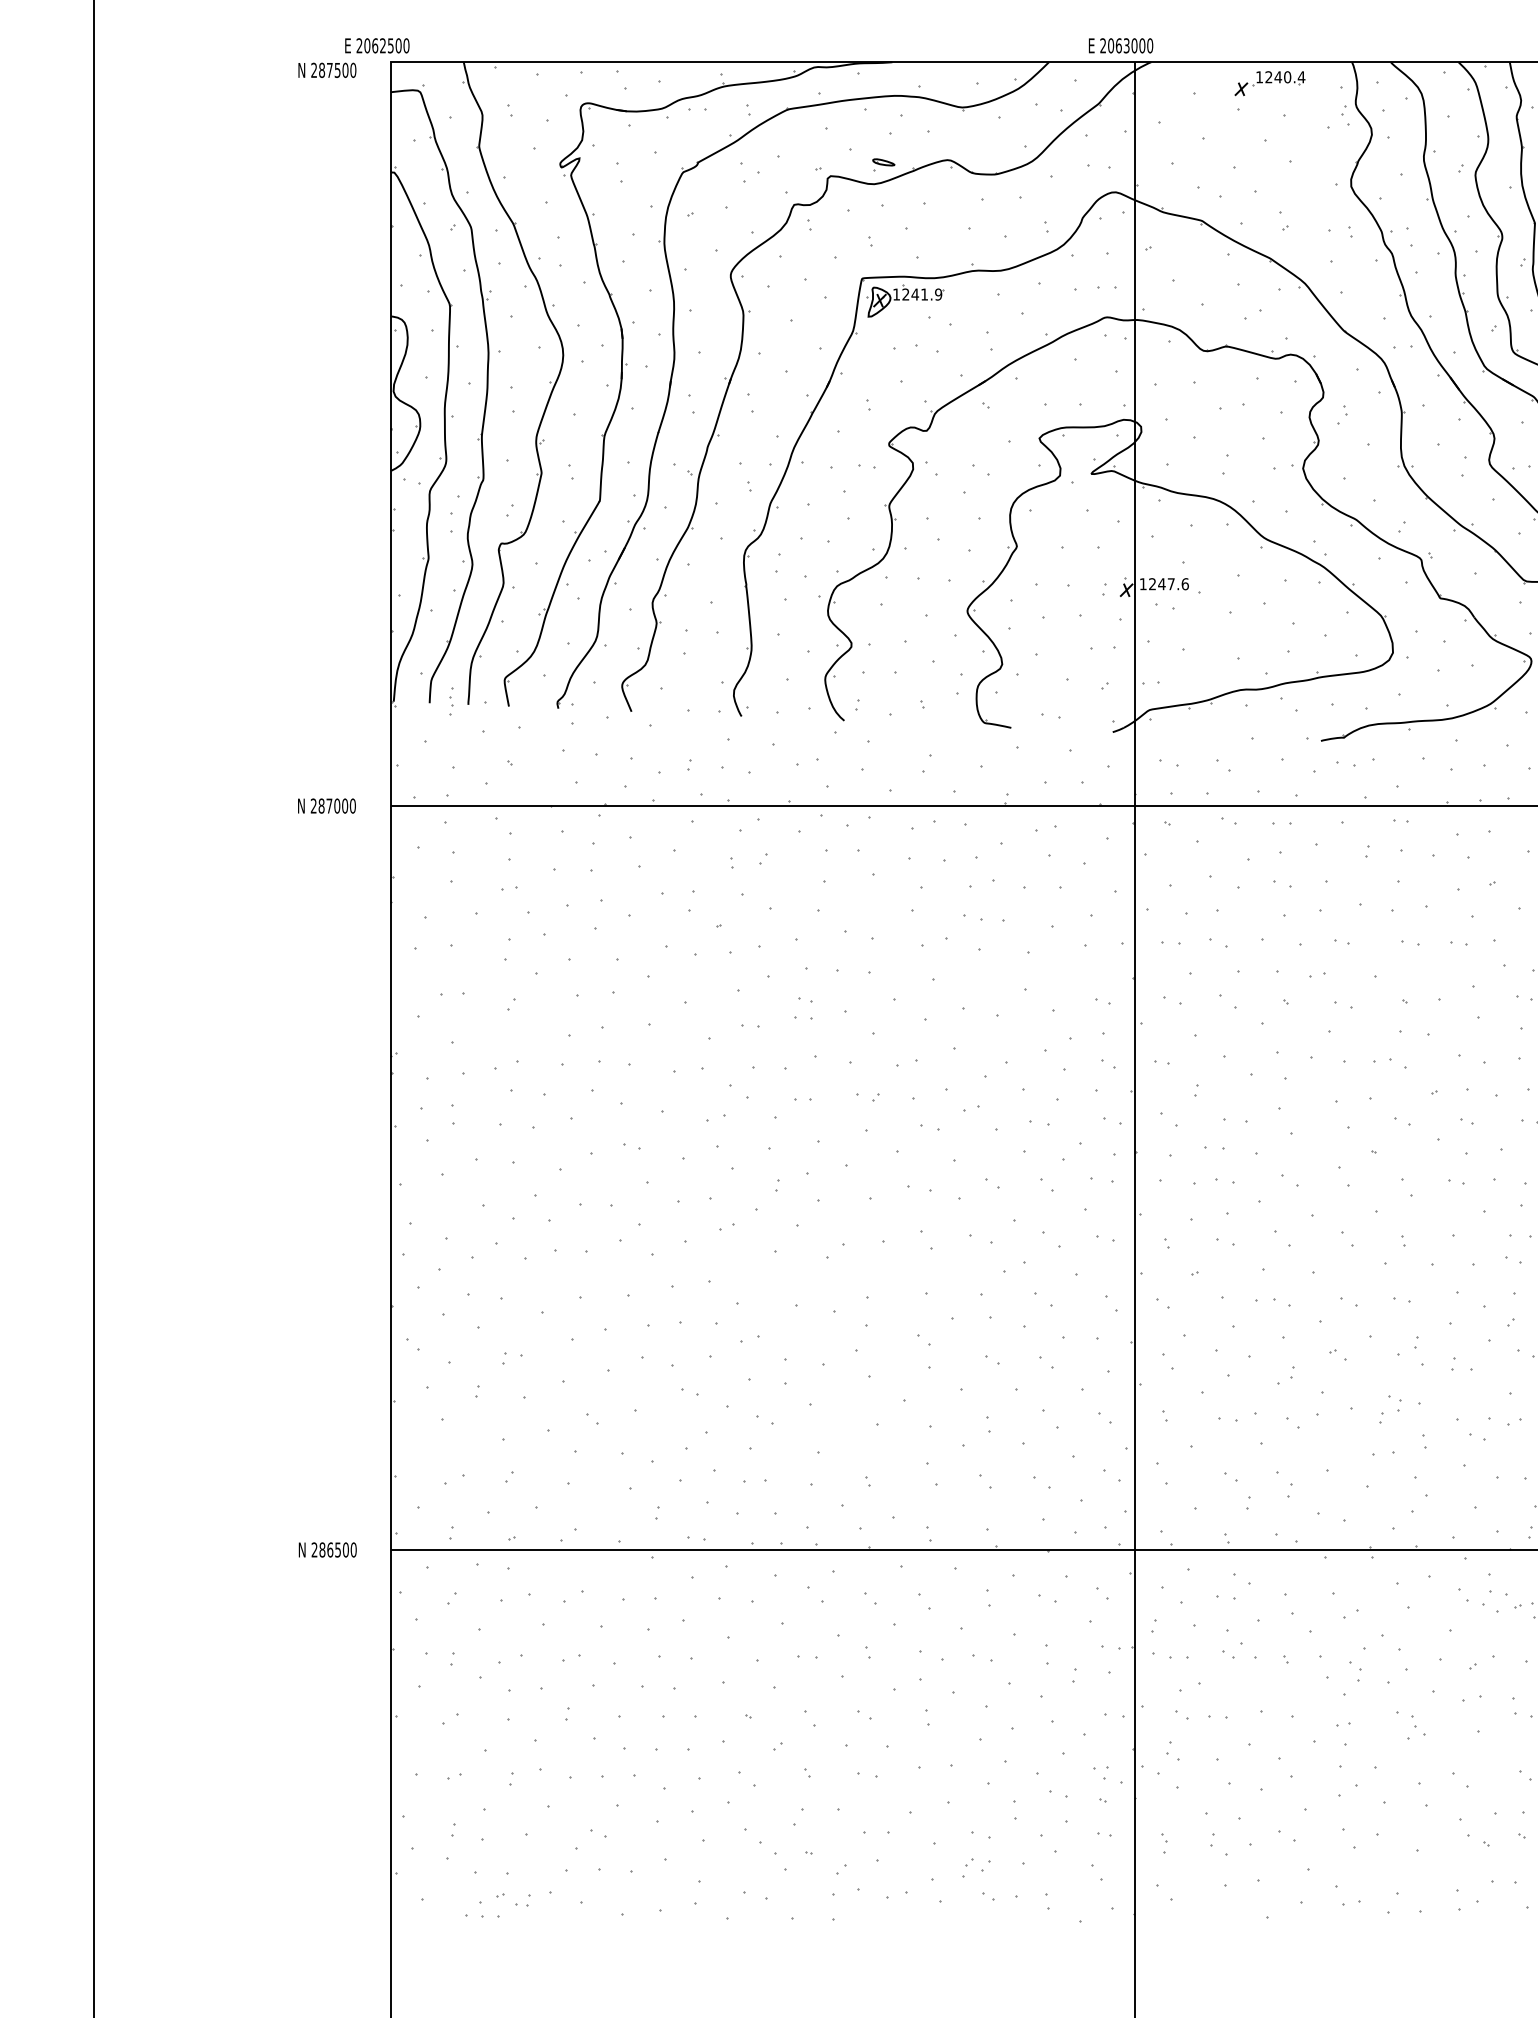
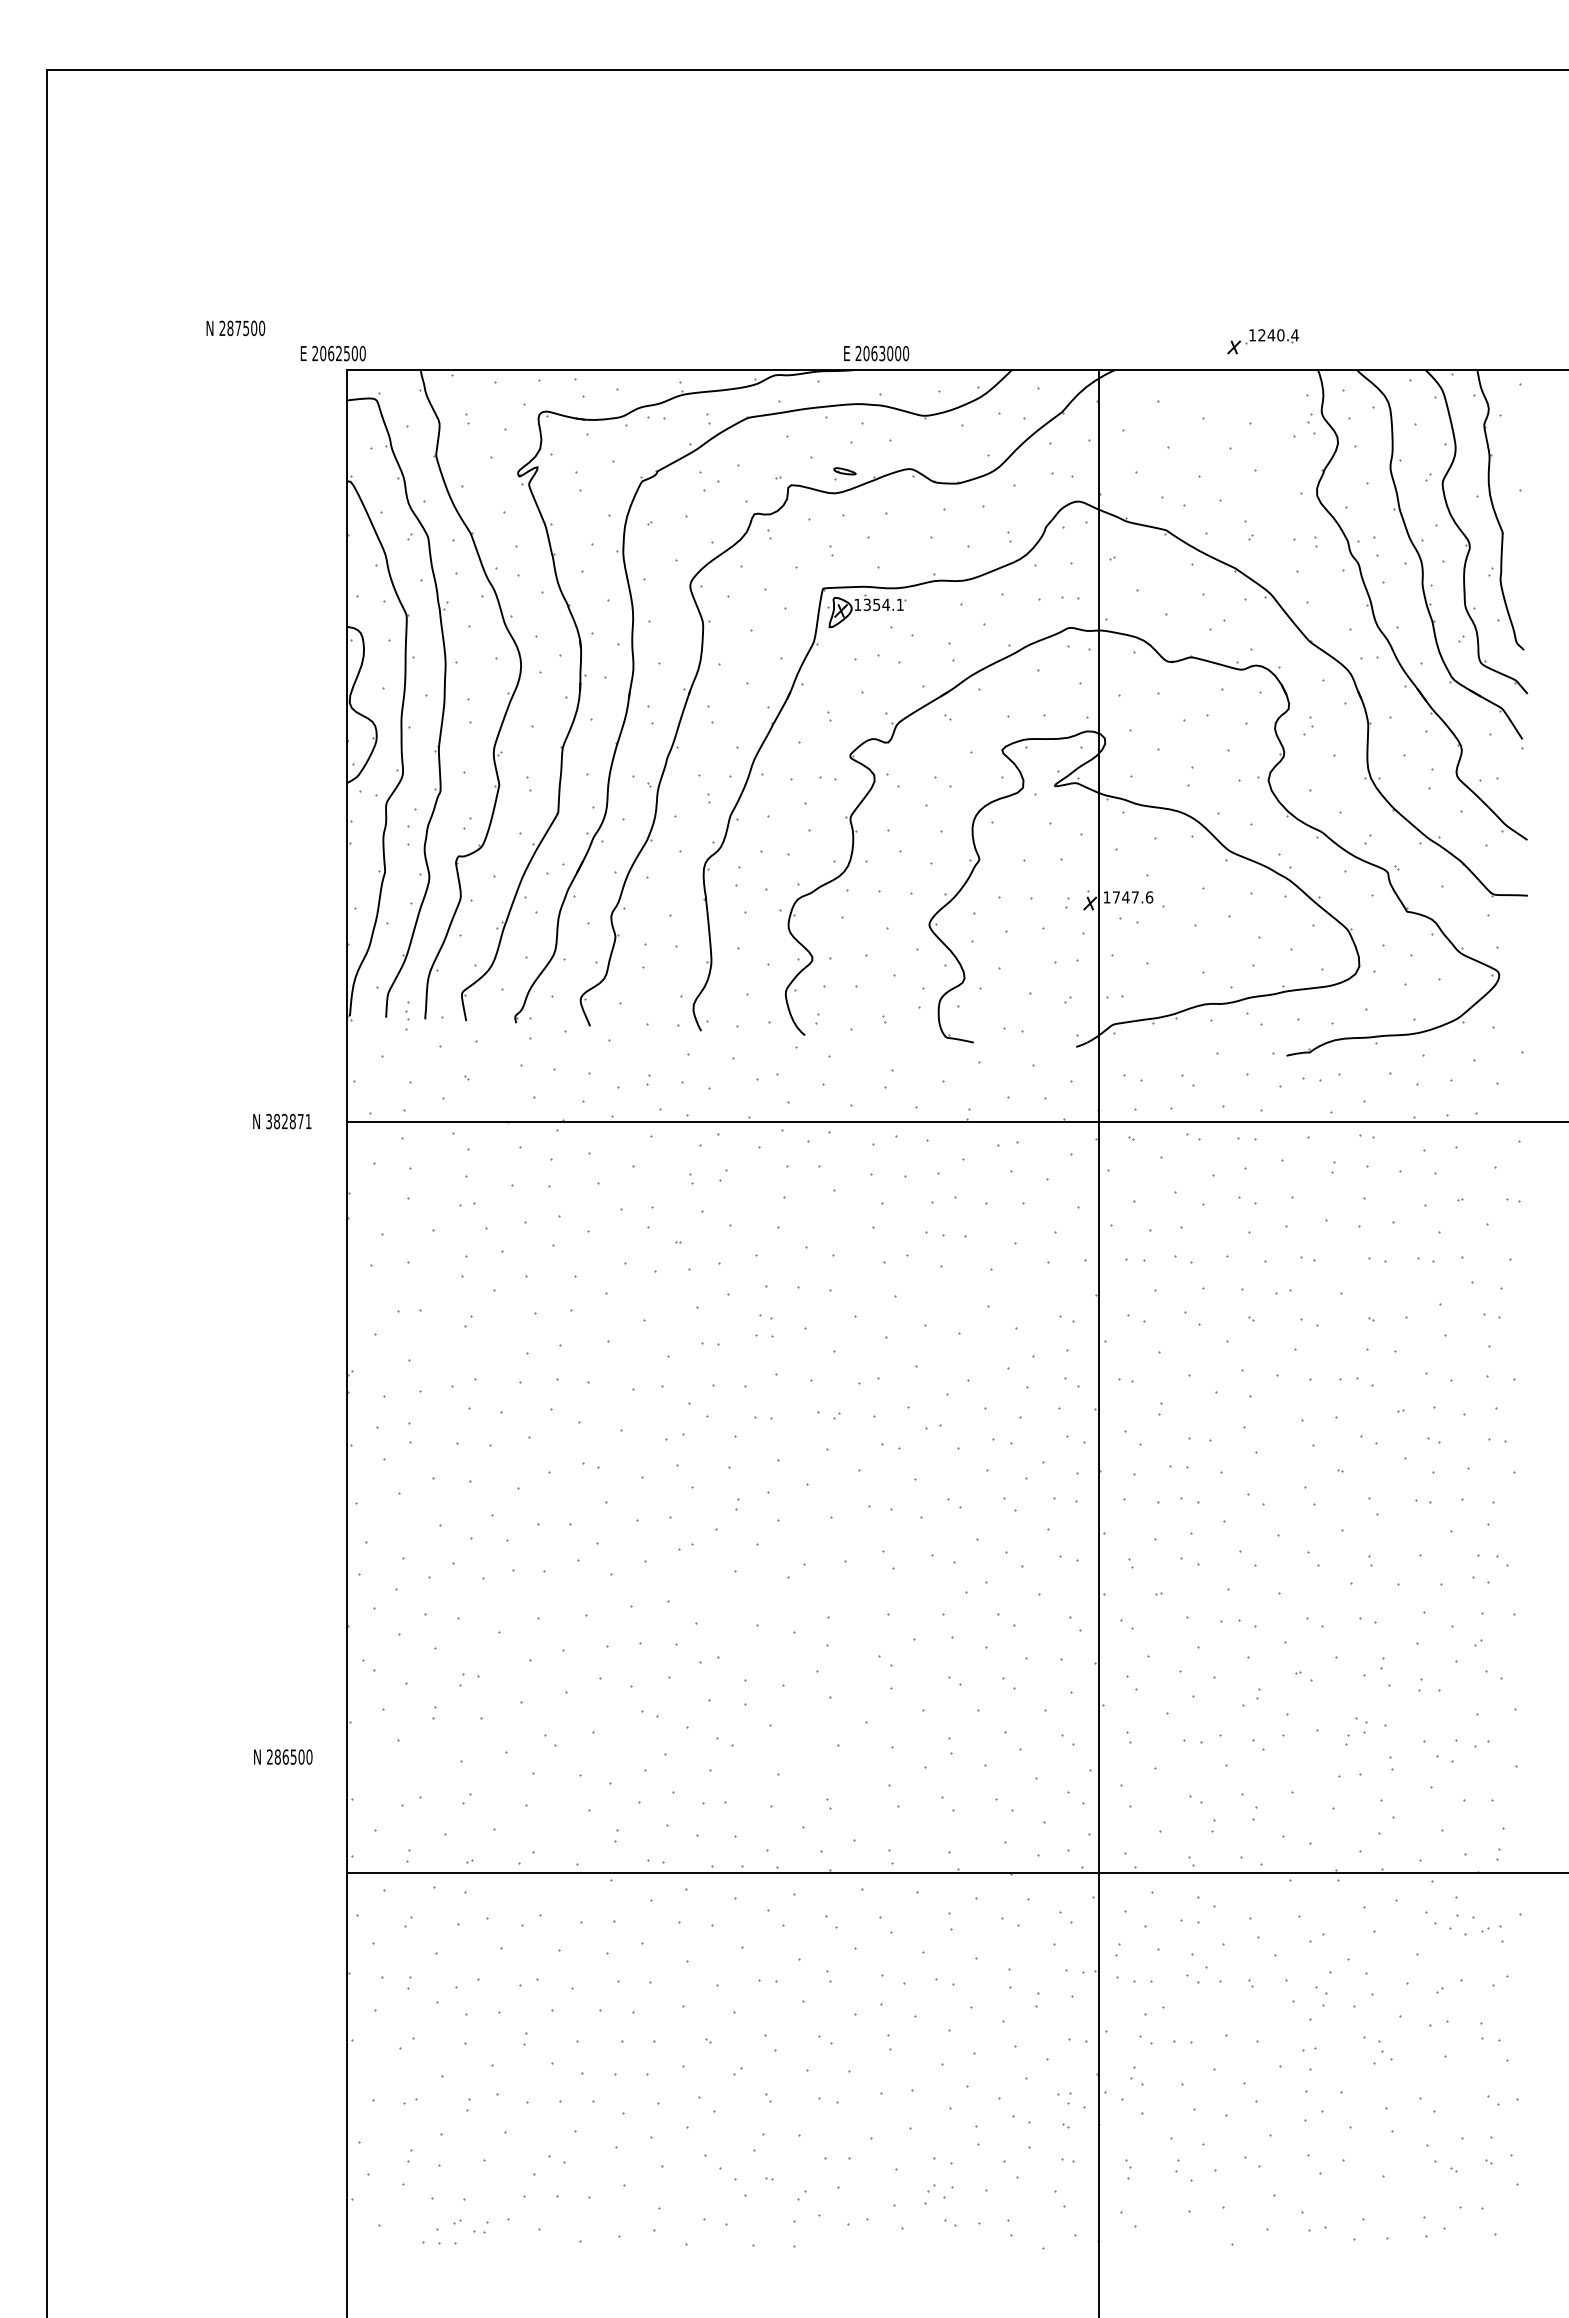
text: (1120, 45) -> (876, 353), moved
text: (327, 70) -> (235, 328), moved
part: (1269, 83) -> (1262, 341), moved
text: (921, 294) -> (883, 604), 1241.9 -> 1354.1
text: (1151, 584) -> (1115, 897), 1247.6 -> 1747.6
text: (332, 806) -> (288, 1121), 287000 -> 382871
text: (328, 1549) -> (283, 1756), moved

